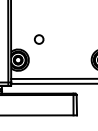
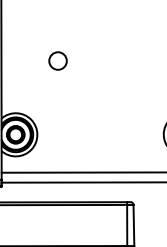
circle: (38, 39) -> (56, 60), moved

